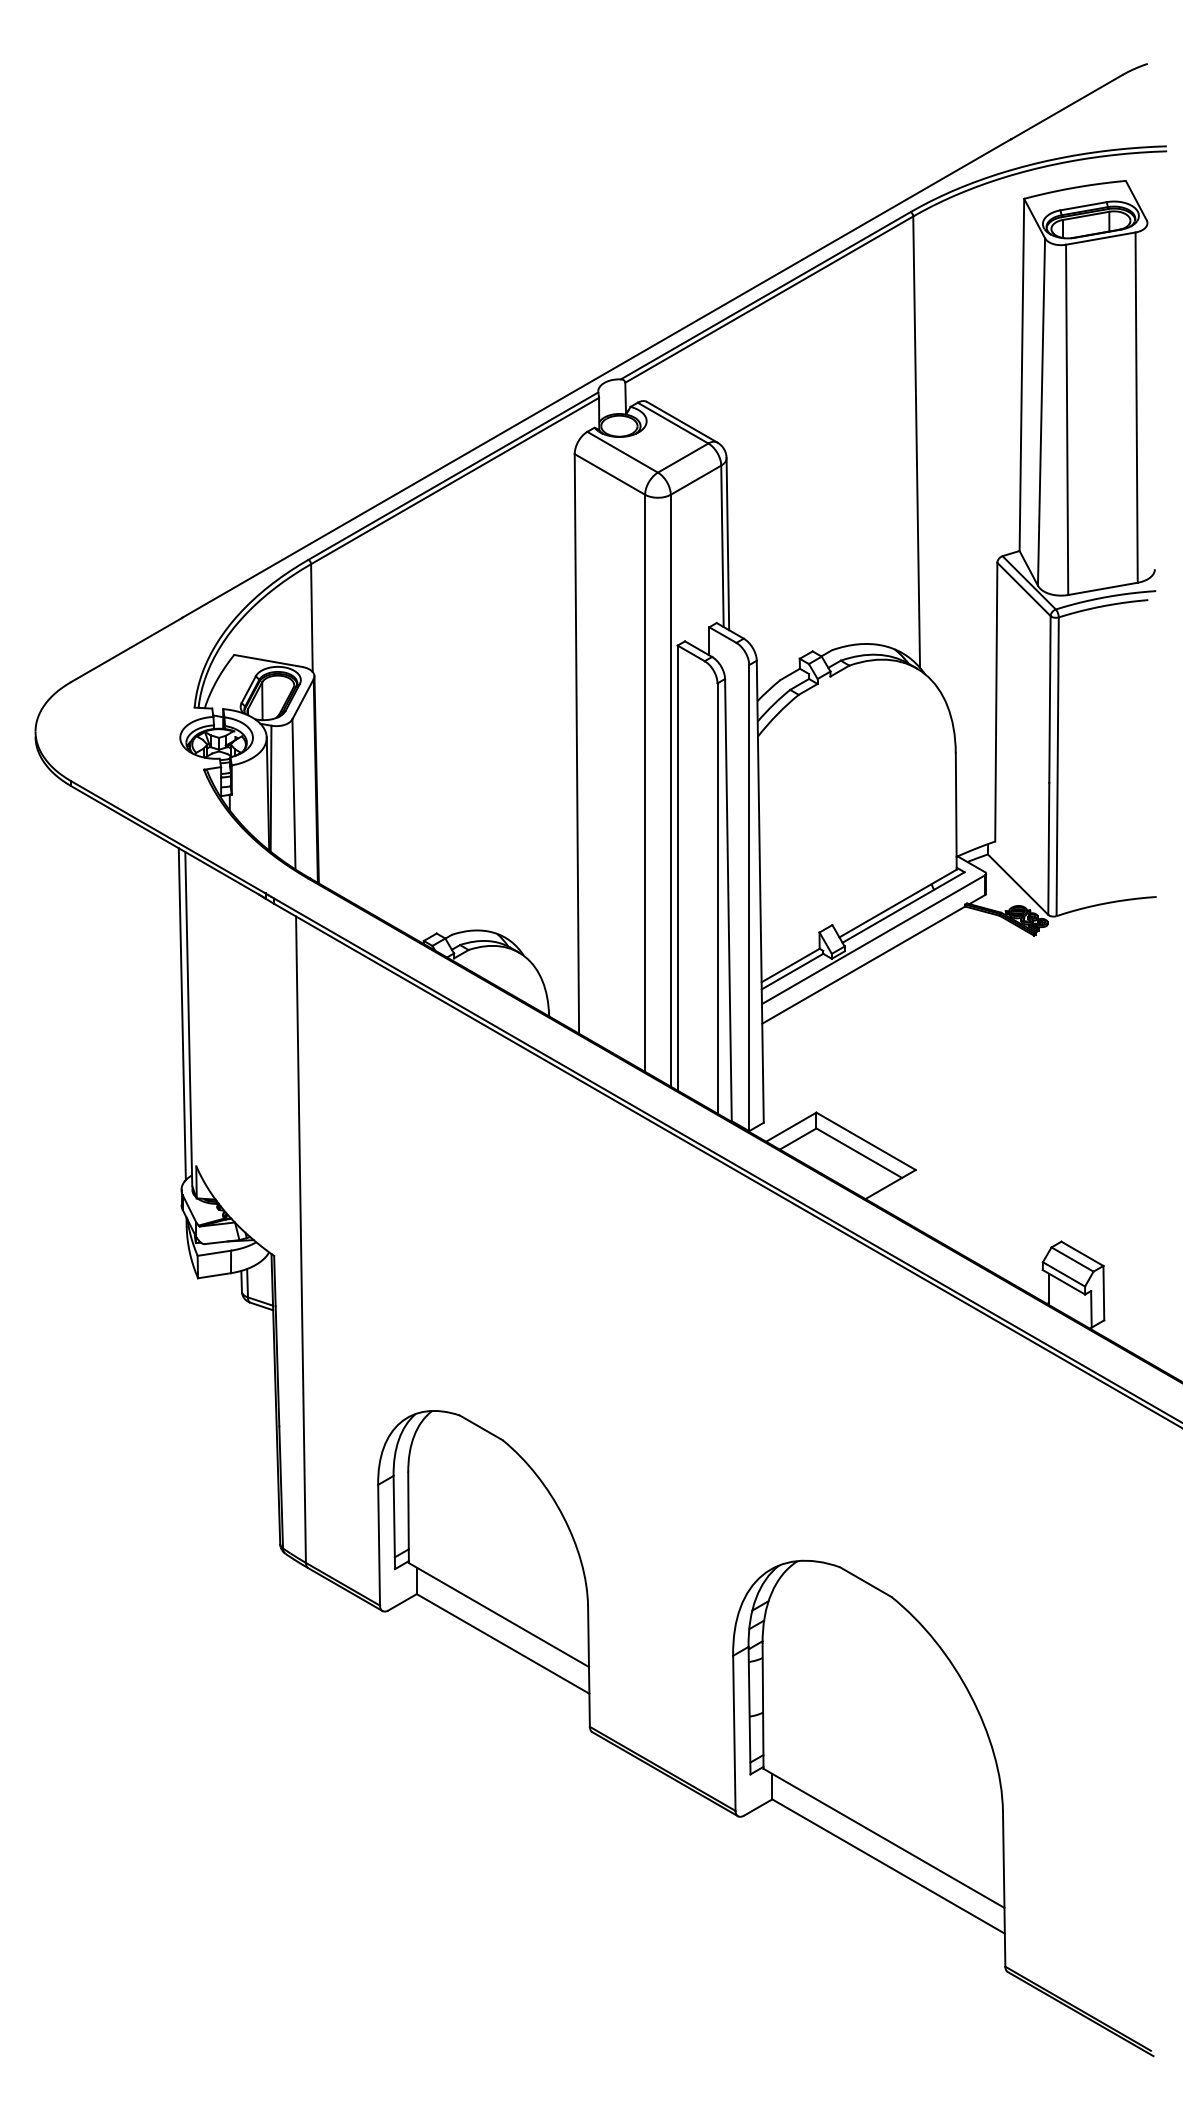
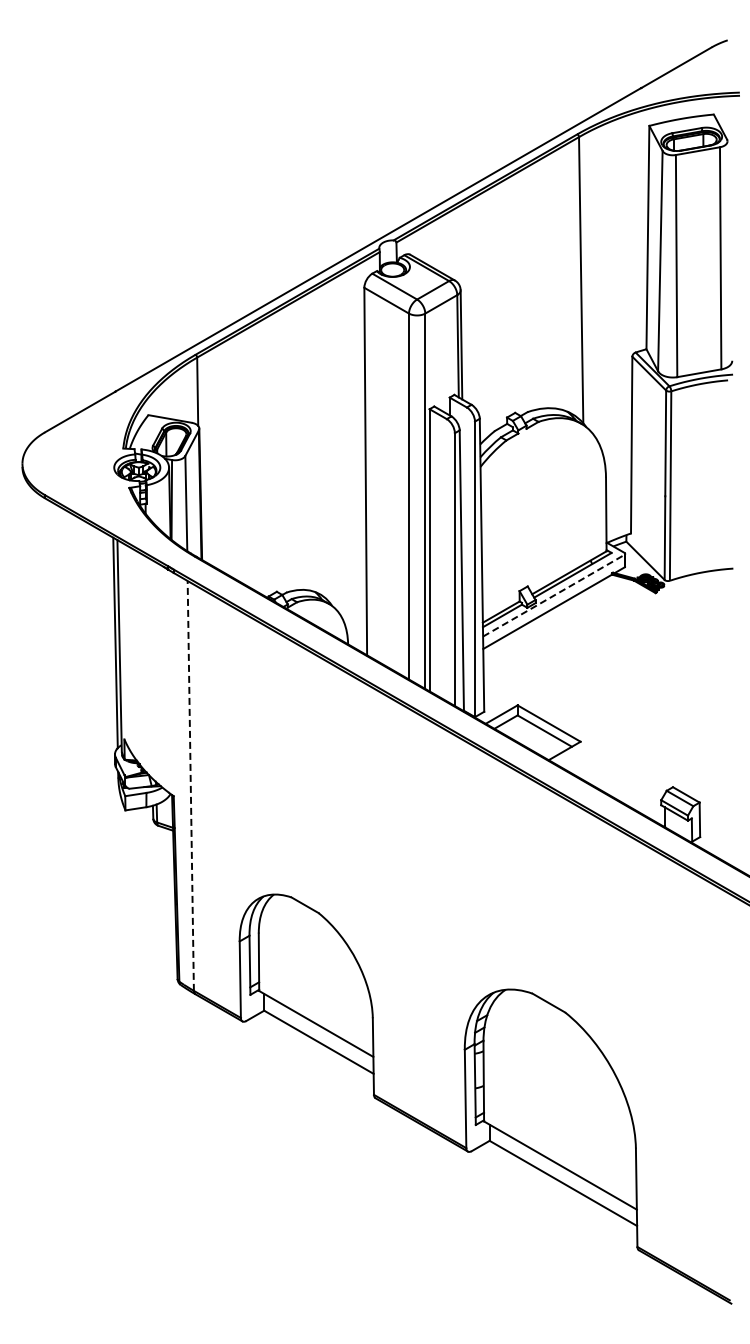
line: (872, 939) -> (553, 595), solid -> dashed
line: (300, 1238) -> (190, 785), solid -> dashed

